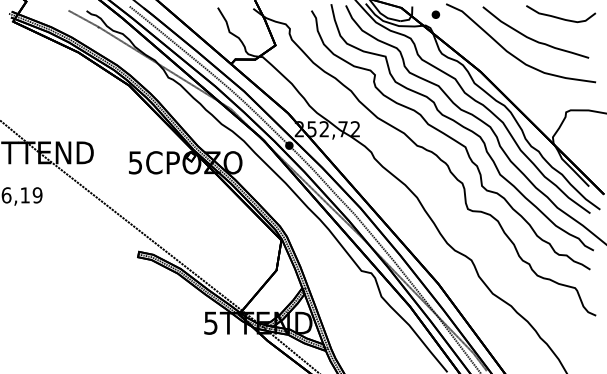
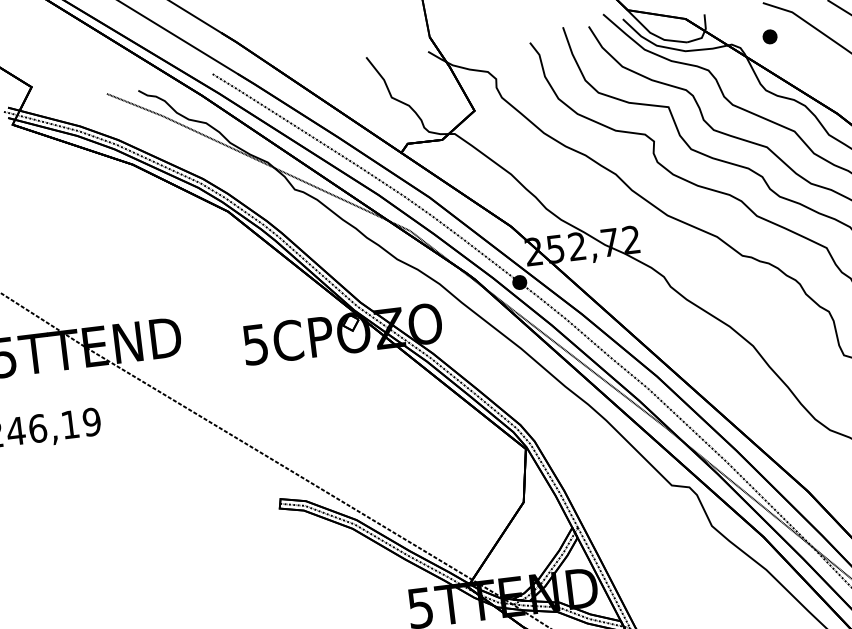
part: (435, 14) -> (769, 36), moved

